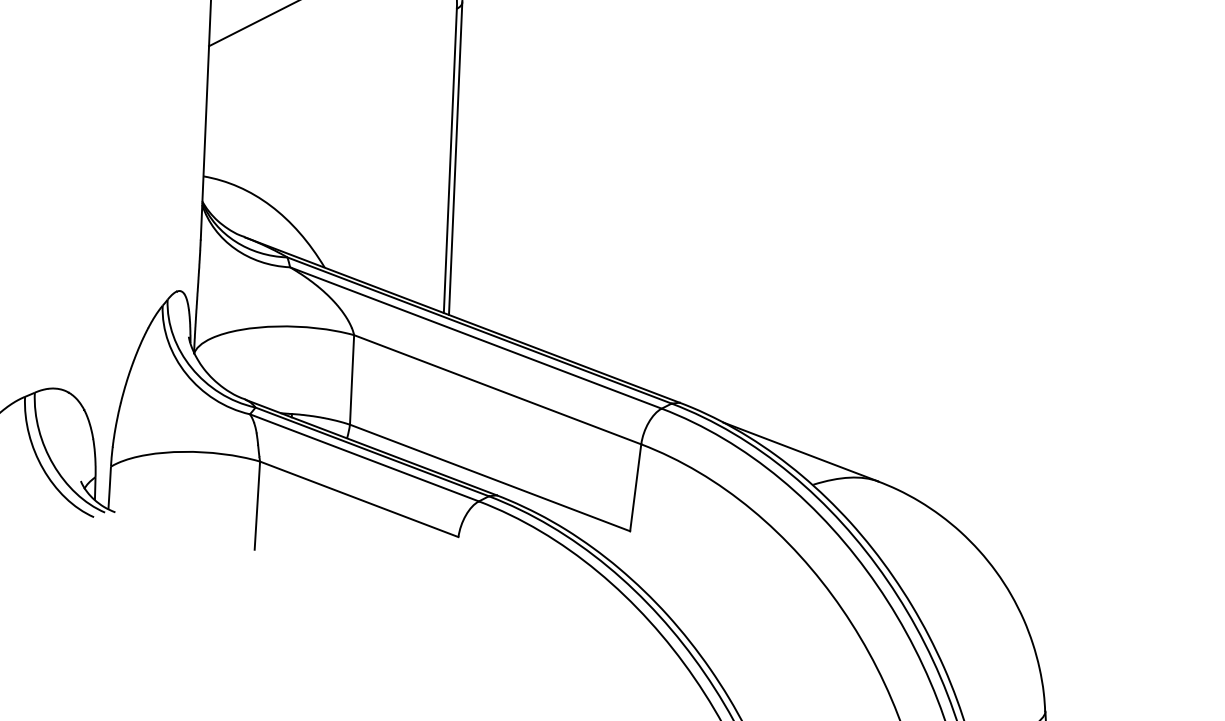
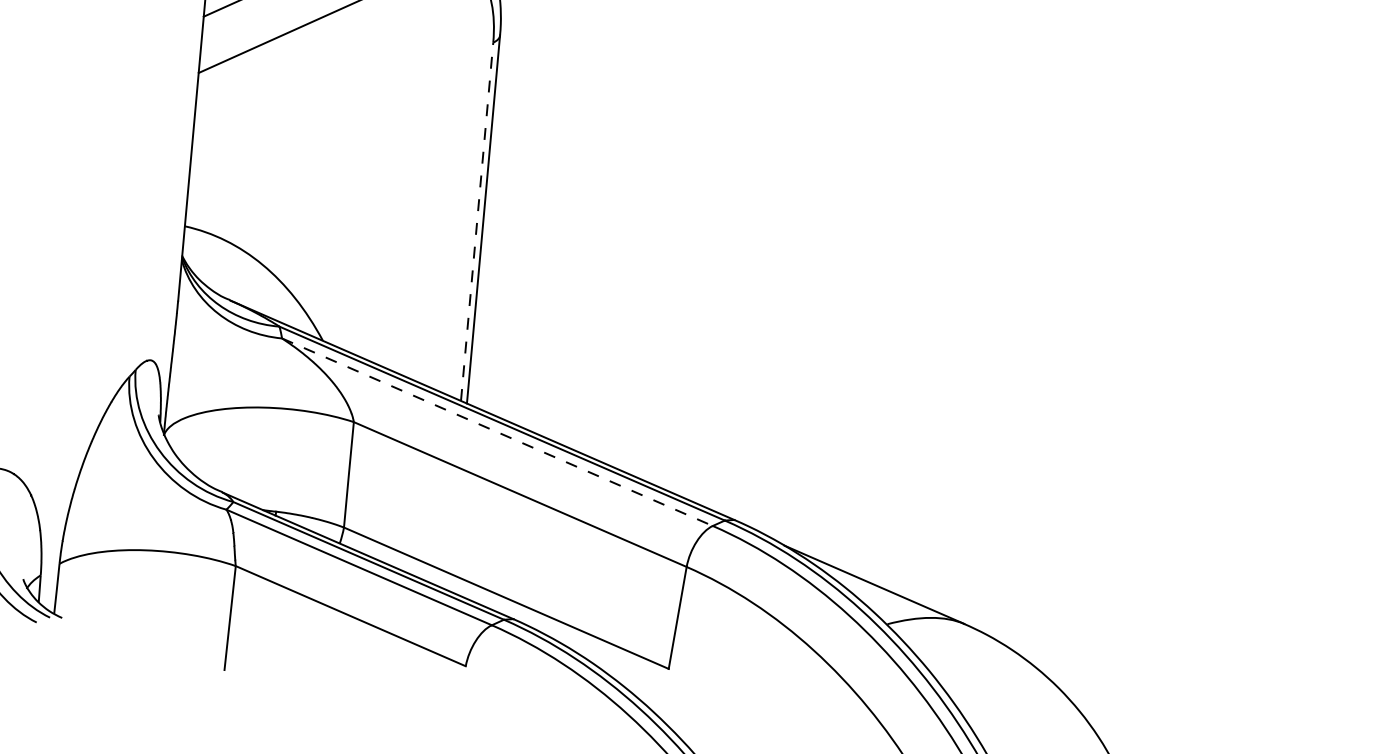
line: (450, 160) -> (477, 221), solid -> dashed
line: (475, 337) -> (496, 431), solid -> dashed

